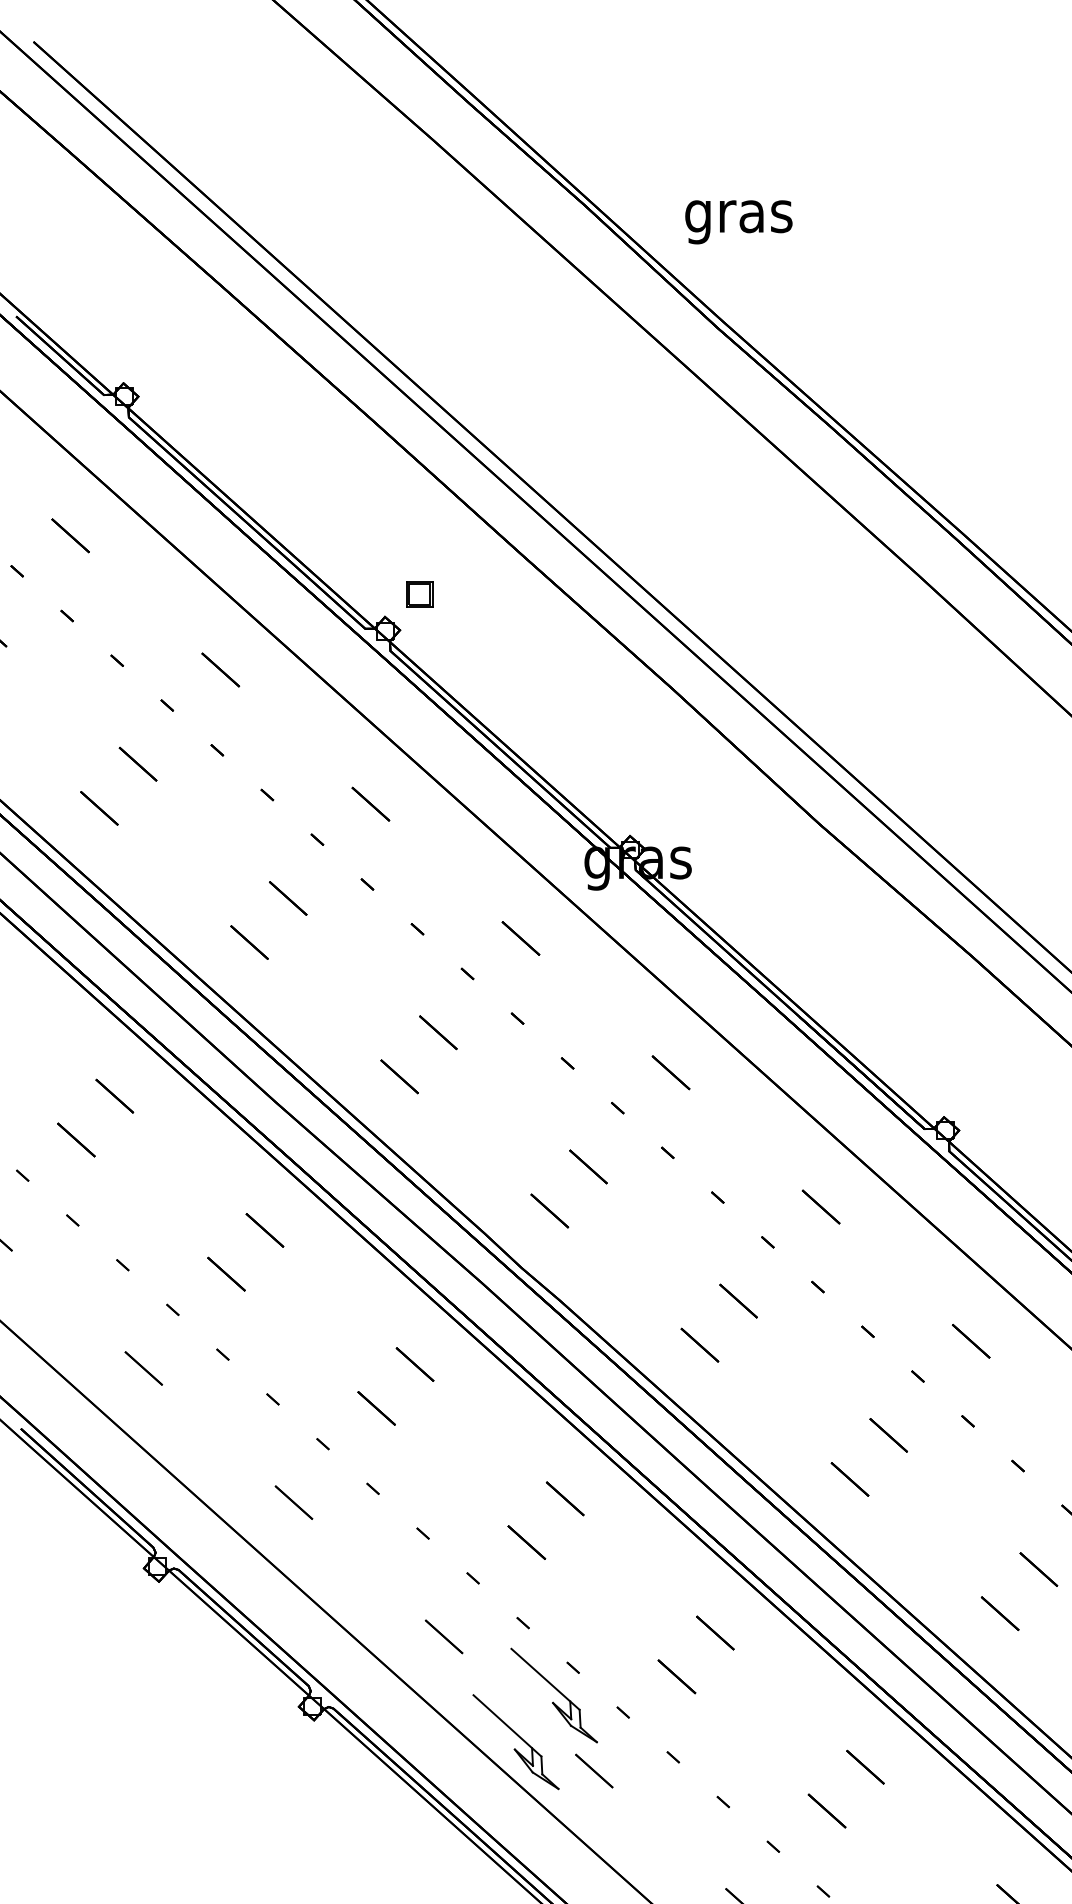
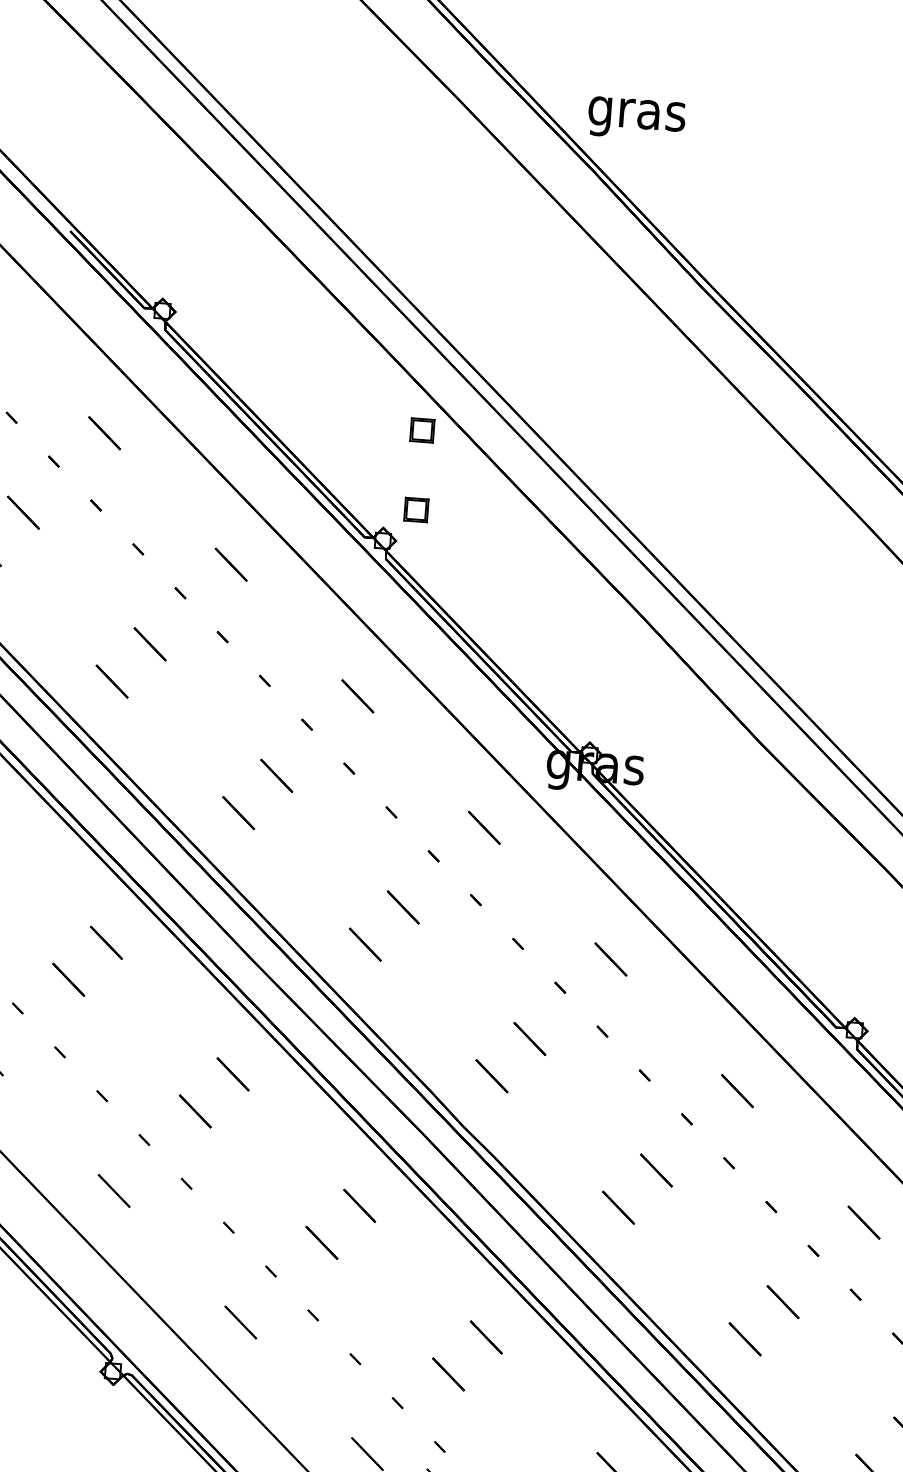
text: (738, 222) -> (636, 119), moved
part: (419, 506) -> (421, 430), added

